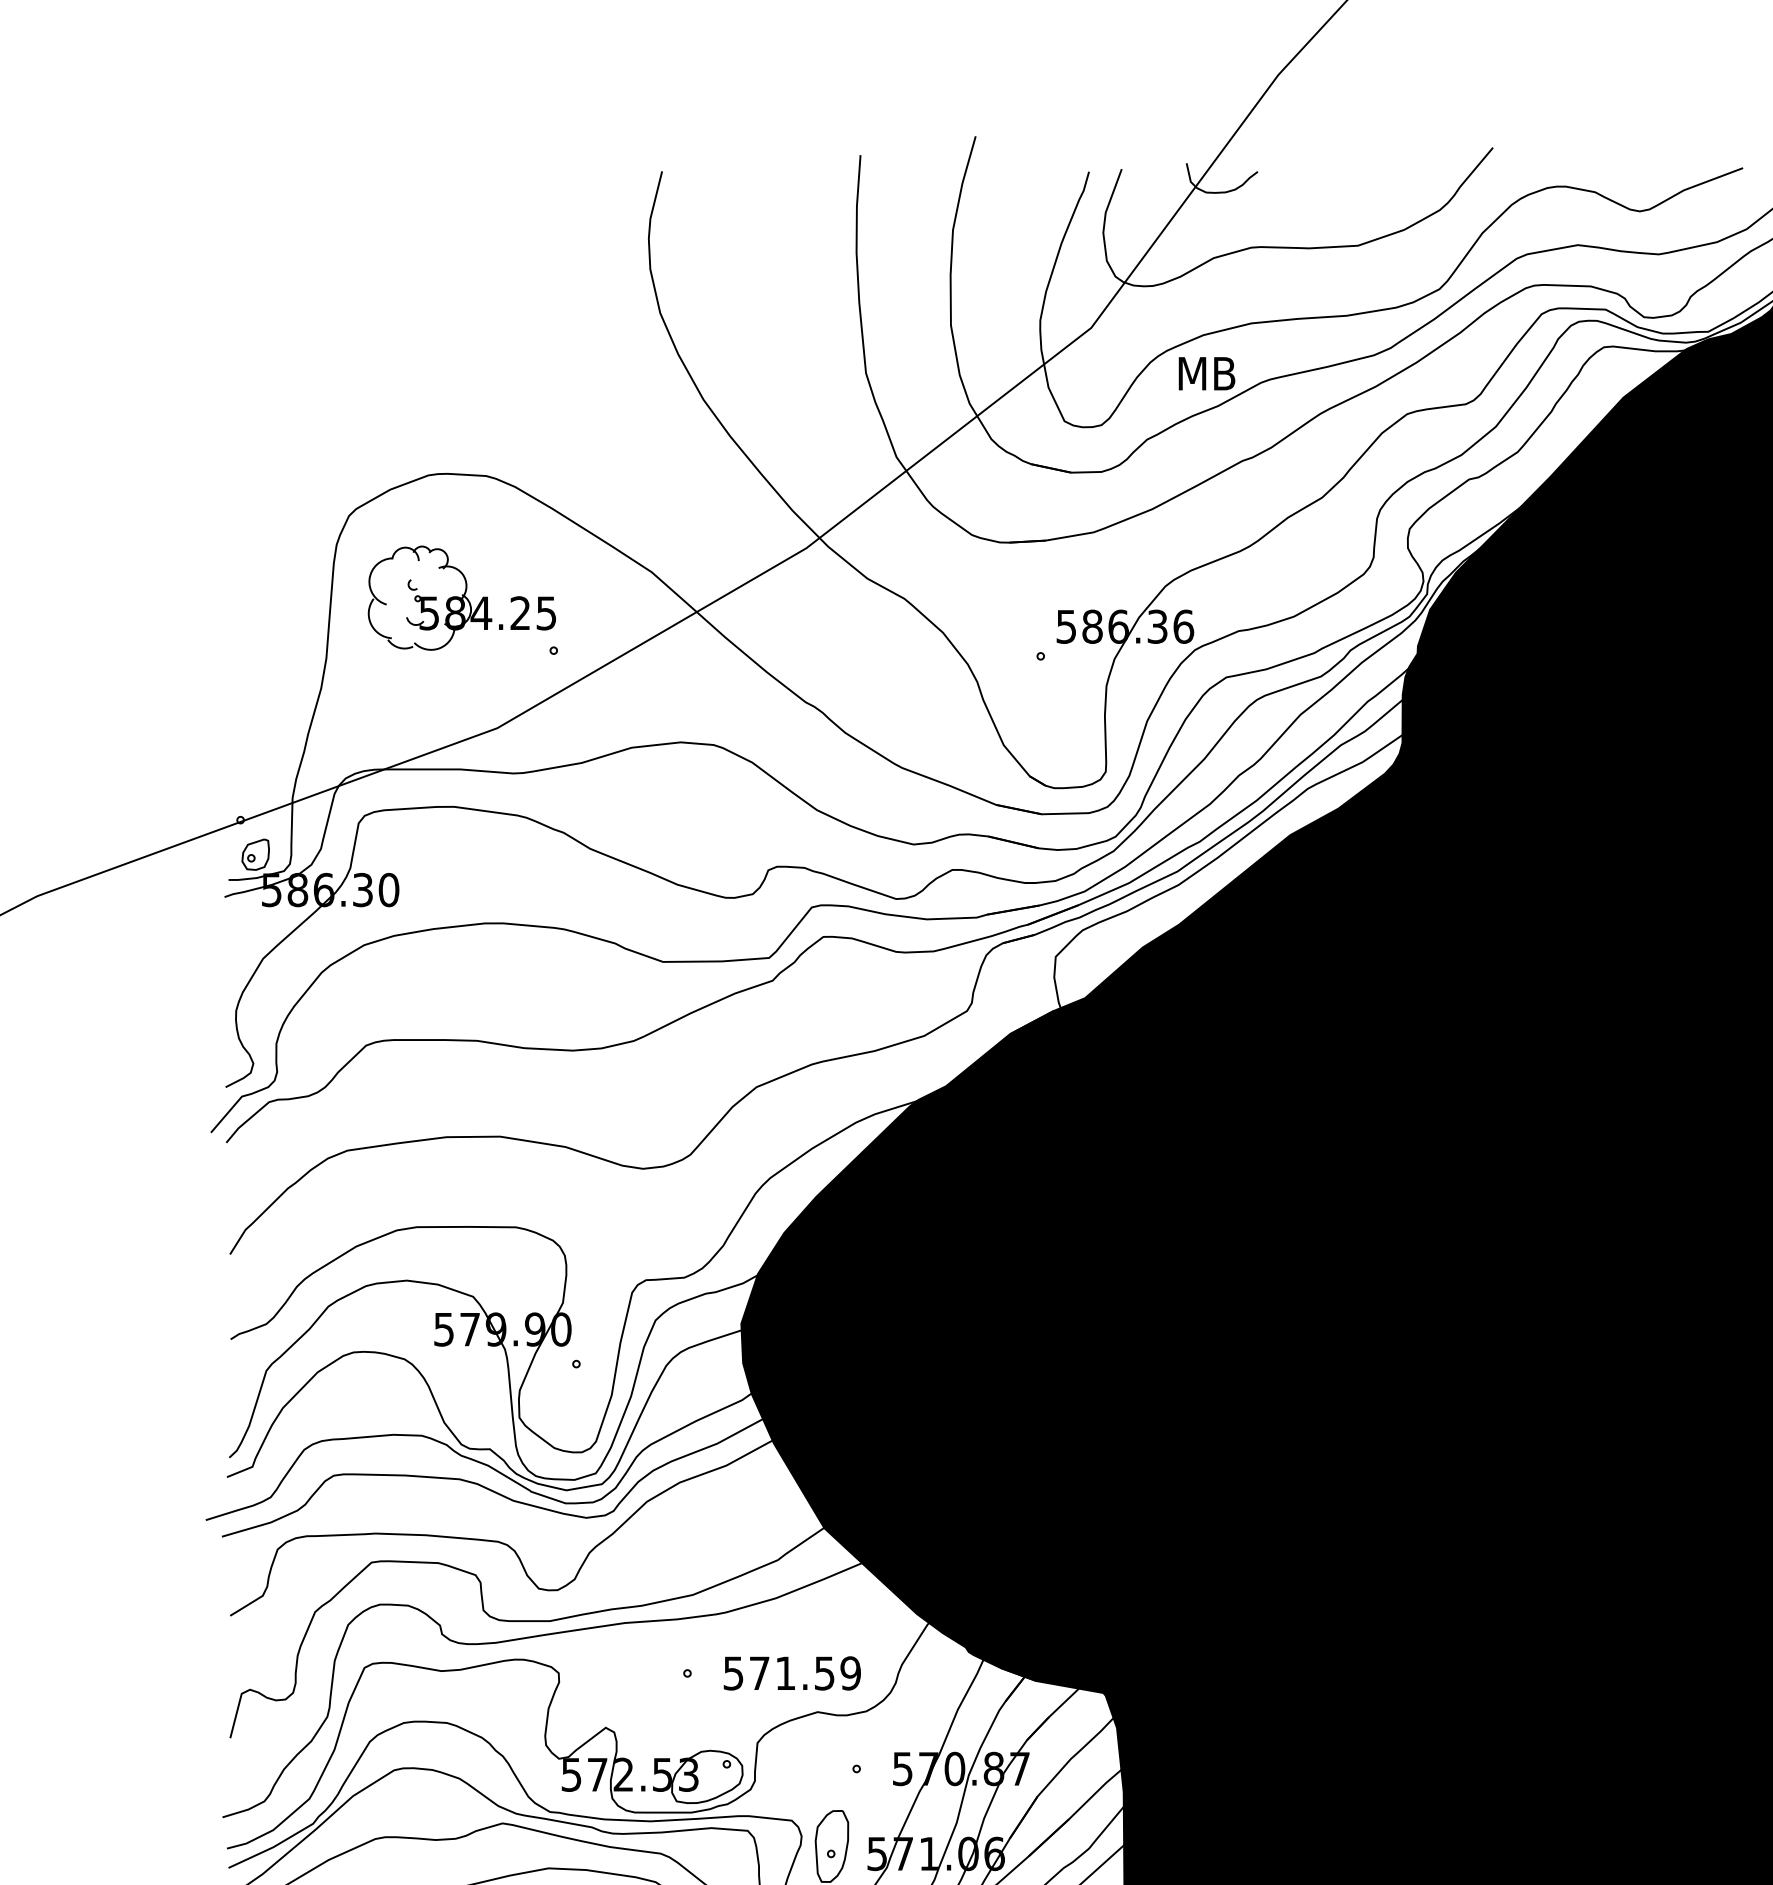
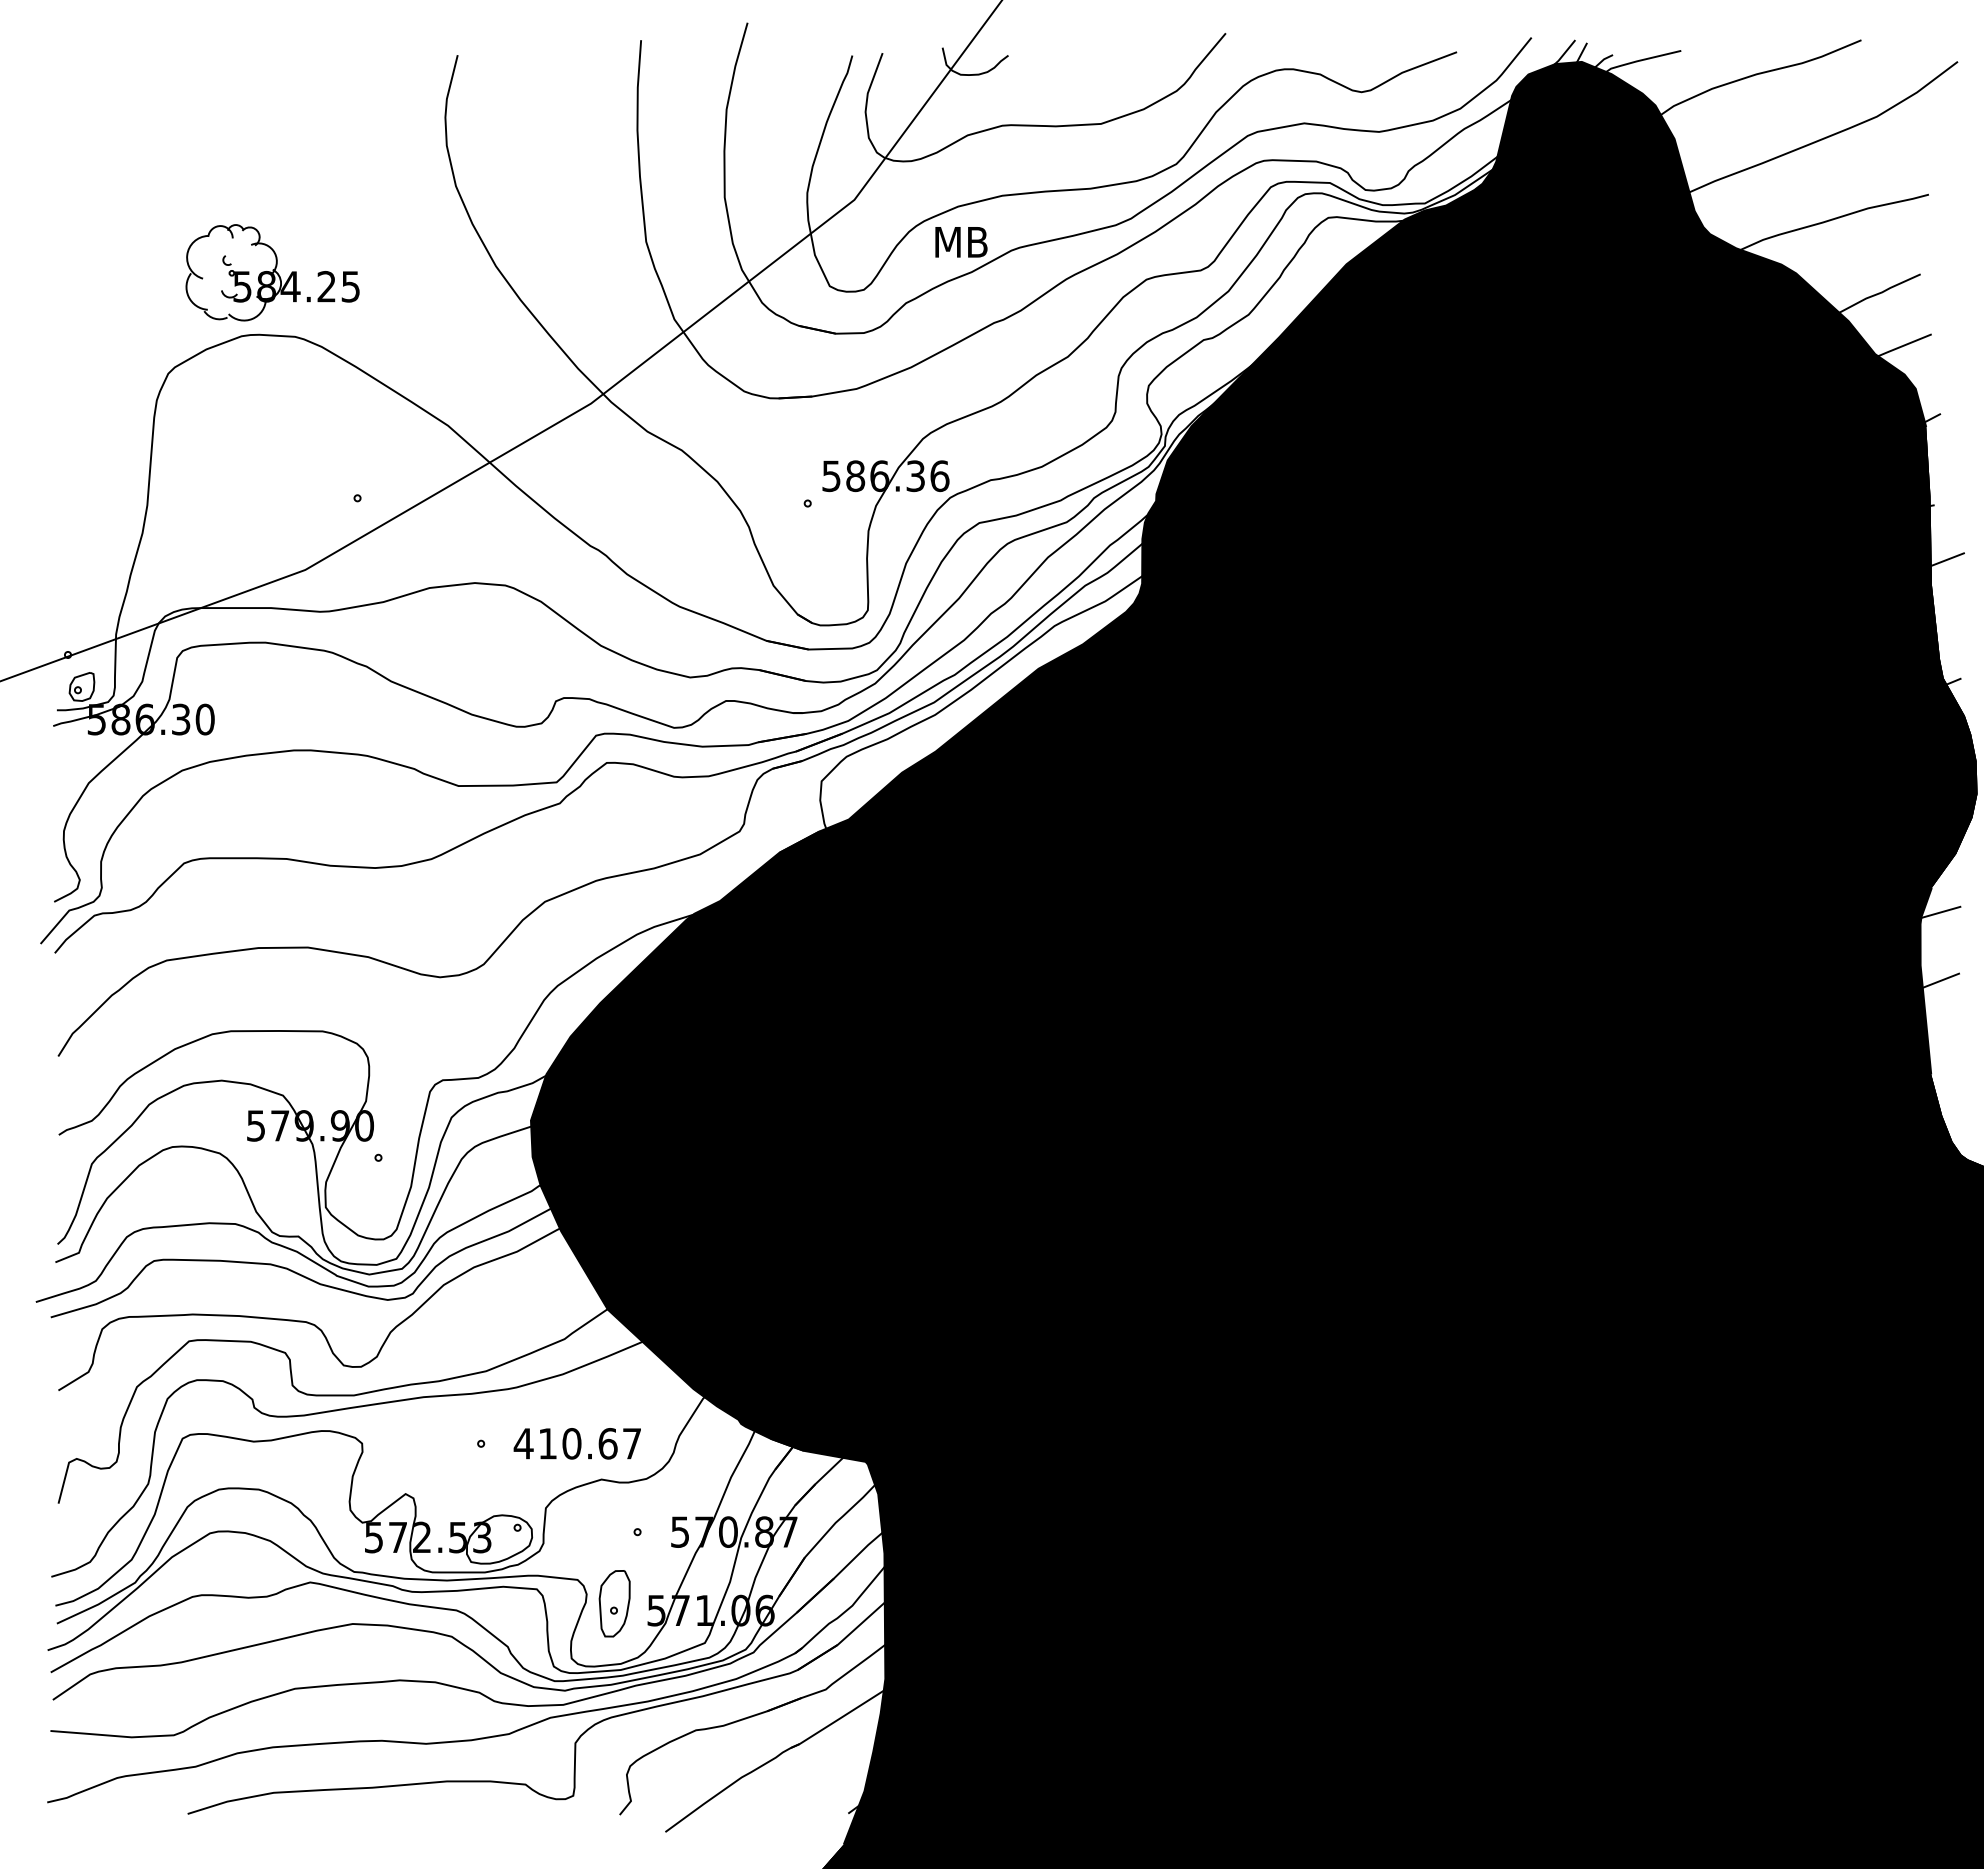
part: (461, 597) -> (272, 272), moved
text: (791, 1673) -> (577, 1443), 571.59 -> 410.67

